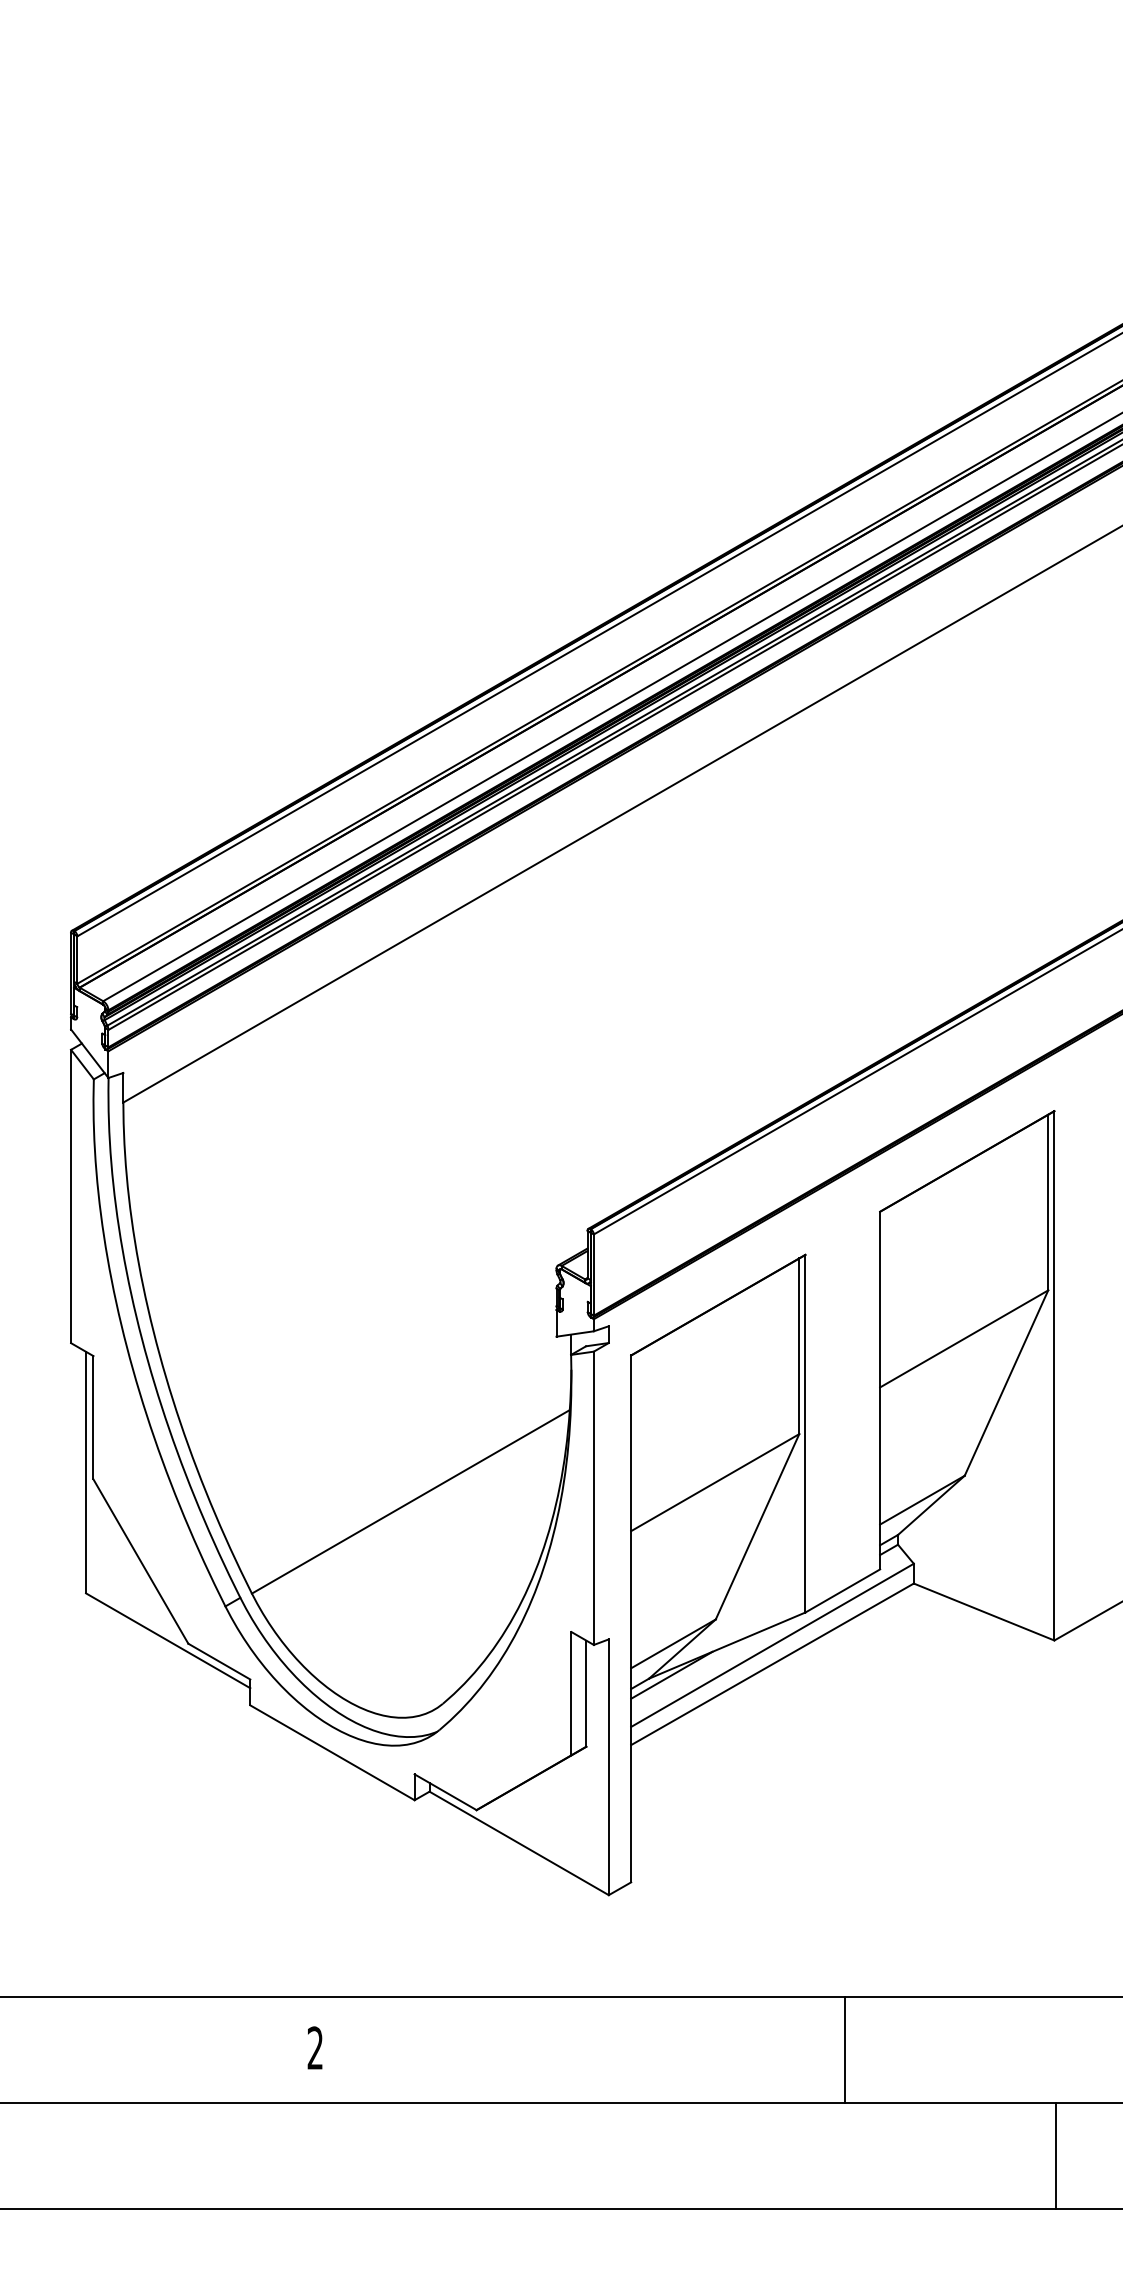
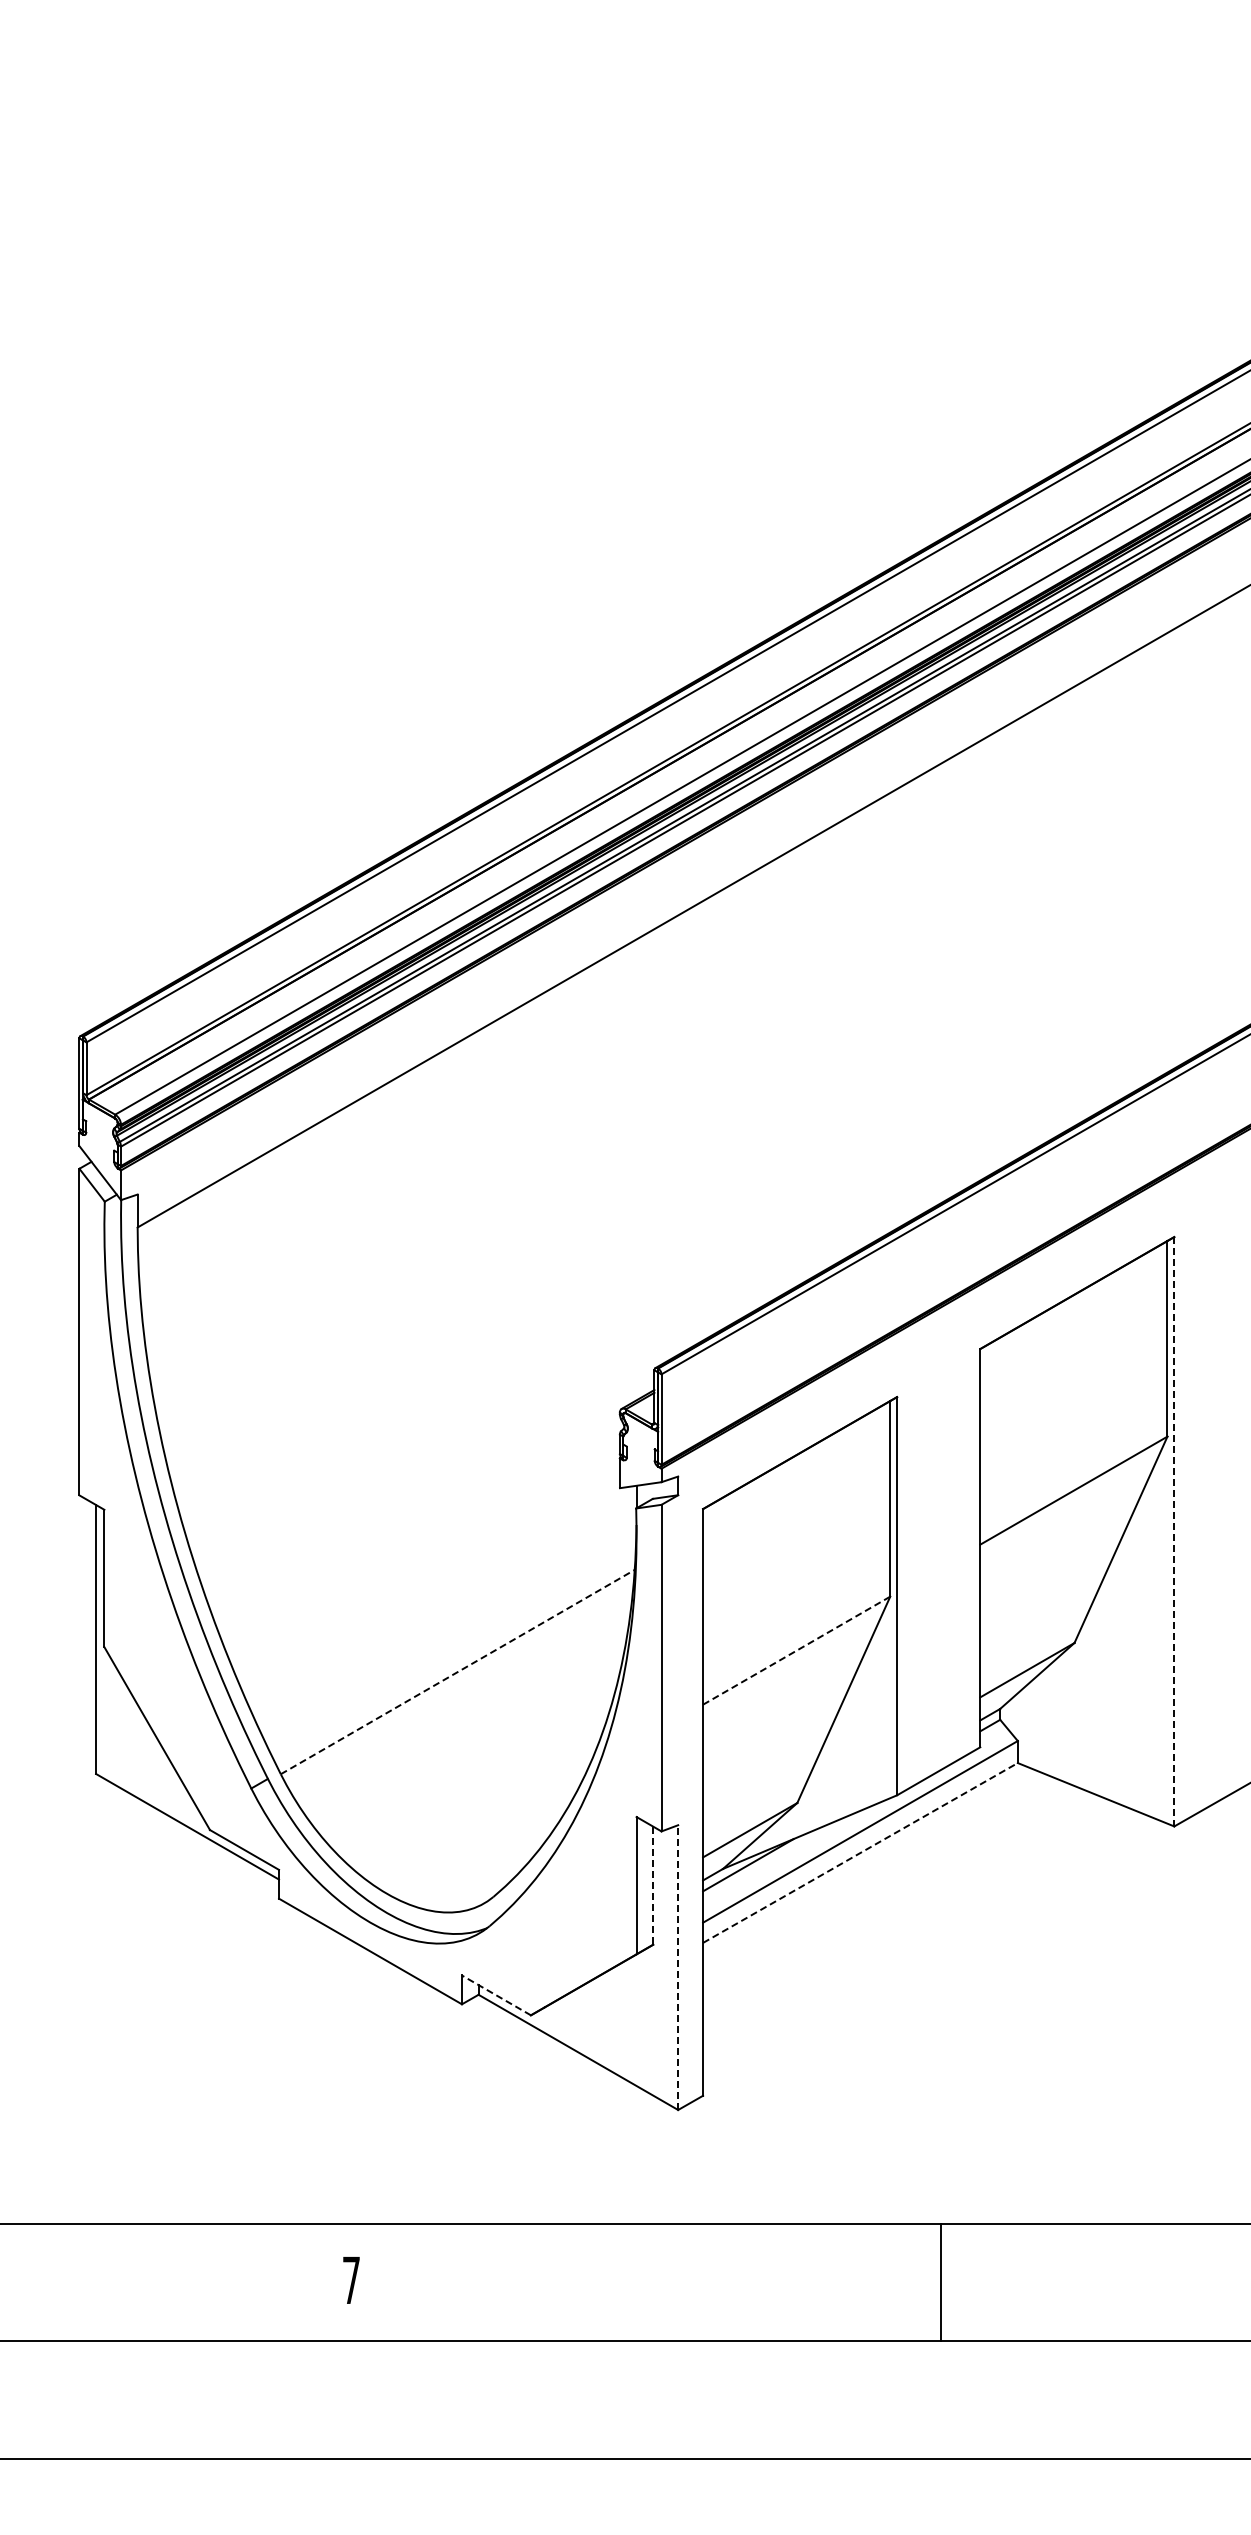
line: (1054, 1375) -> (1174, 1531), solid -> dashed
line: (715, 1482) -> (797, 1650), solid -> dashed
line: (411, 1501) -> (458, 1671), solid -> dashed
line: (772, 1663) -> (860, 1852), solid -> dashed
line: (586, 1694) -> (653, 1886), solid -> dashed
line: (609, 1767) -> (678, 1967), solid -> dashed
line: (445, 1792) -> (496, 1995), solid -> dashed
text: (315, 2047) -> (351, 2279), 2 -> 7
line: (1056, 2155) -> (1176, 2399), removed

